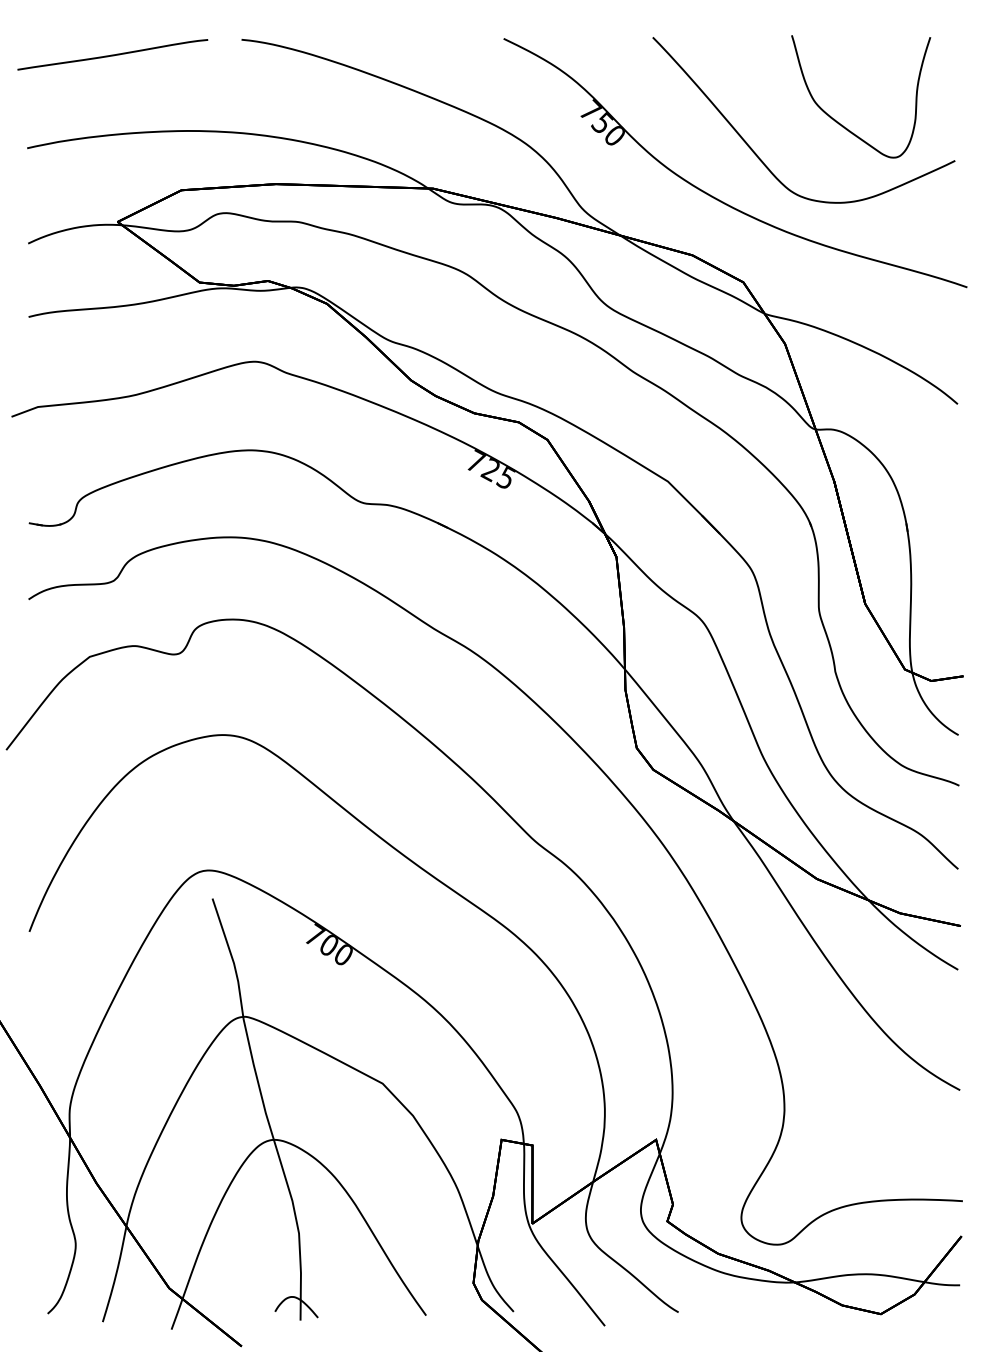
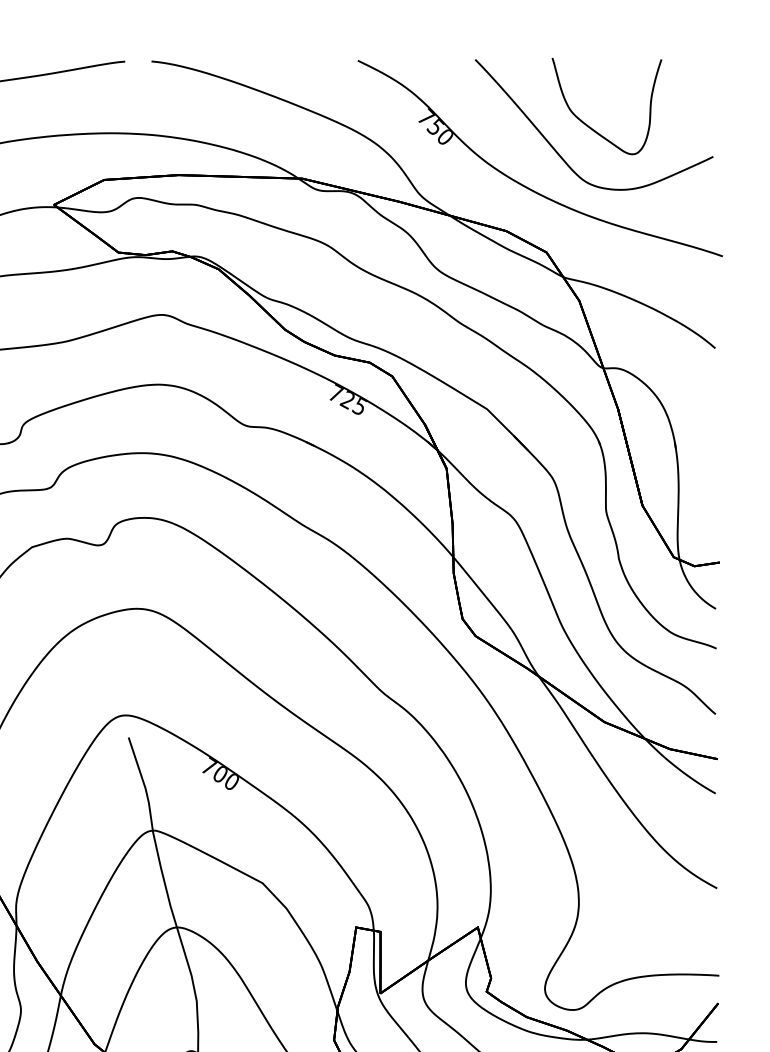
part: (842, 124) -> (592, 128), moved

